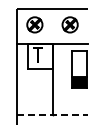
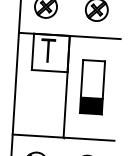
part: (79, 69) -> (92, 87), moved
line: (53, 114) -> (64, 137), dashed -> solid

